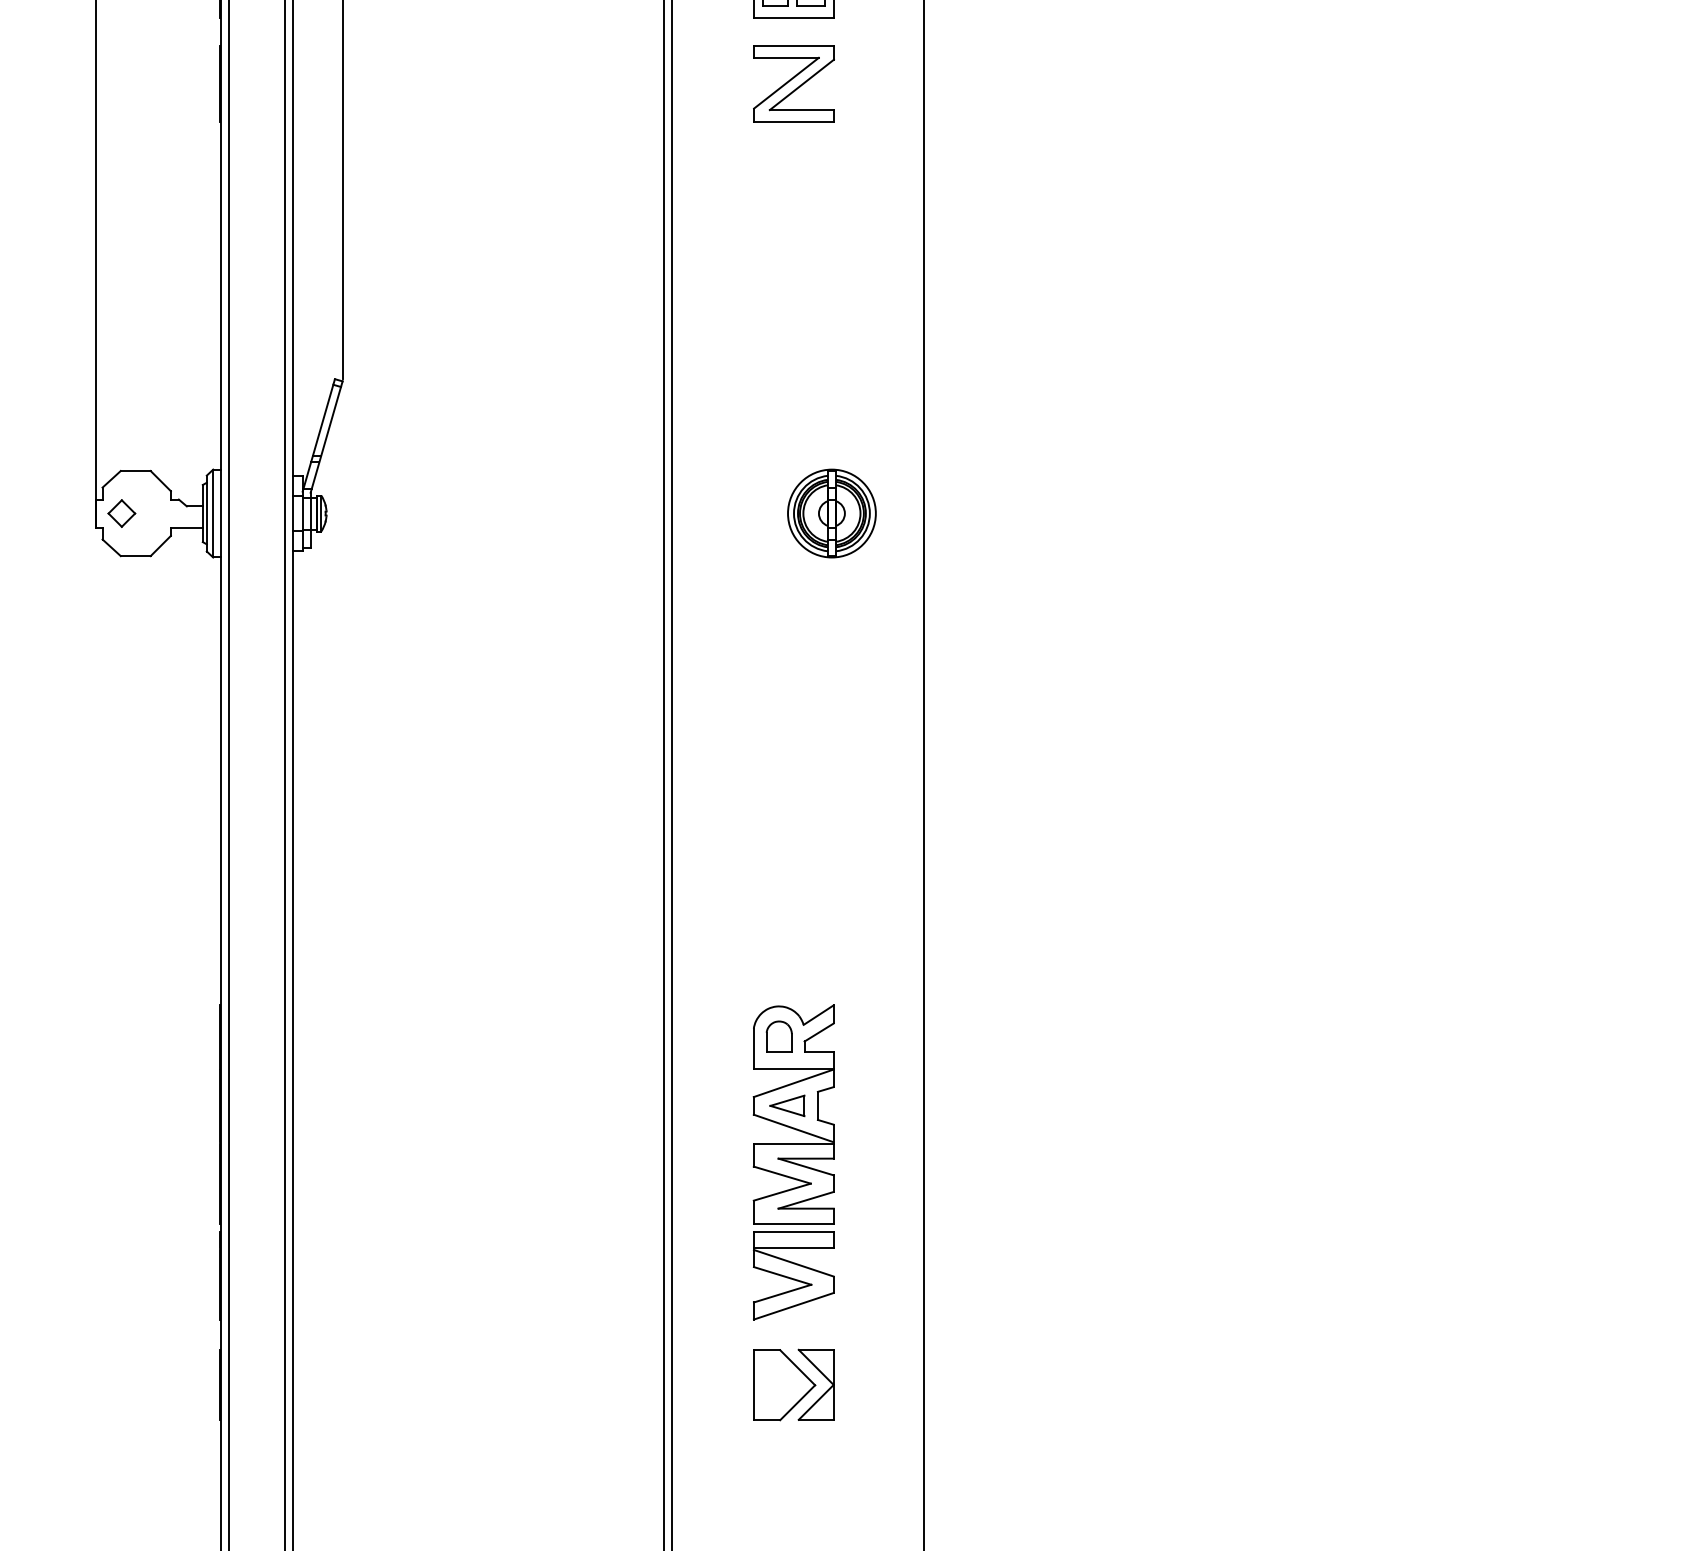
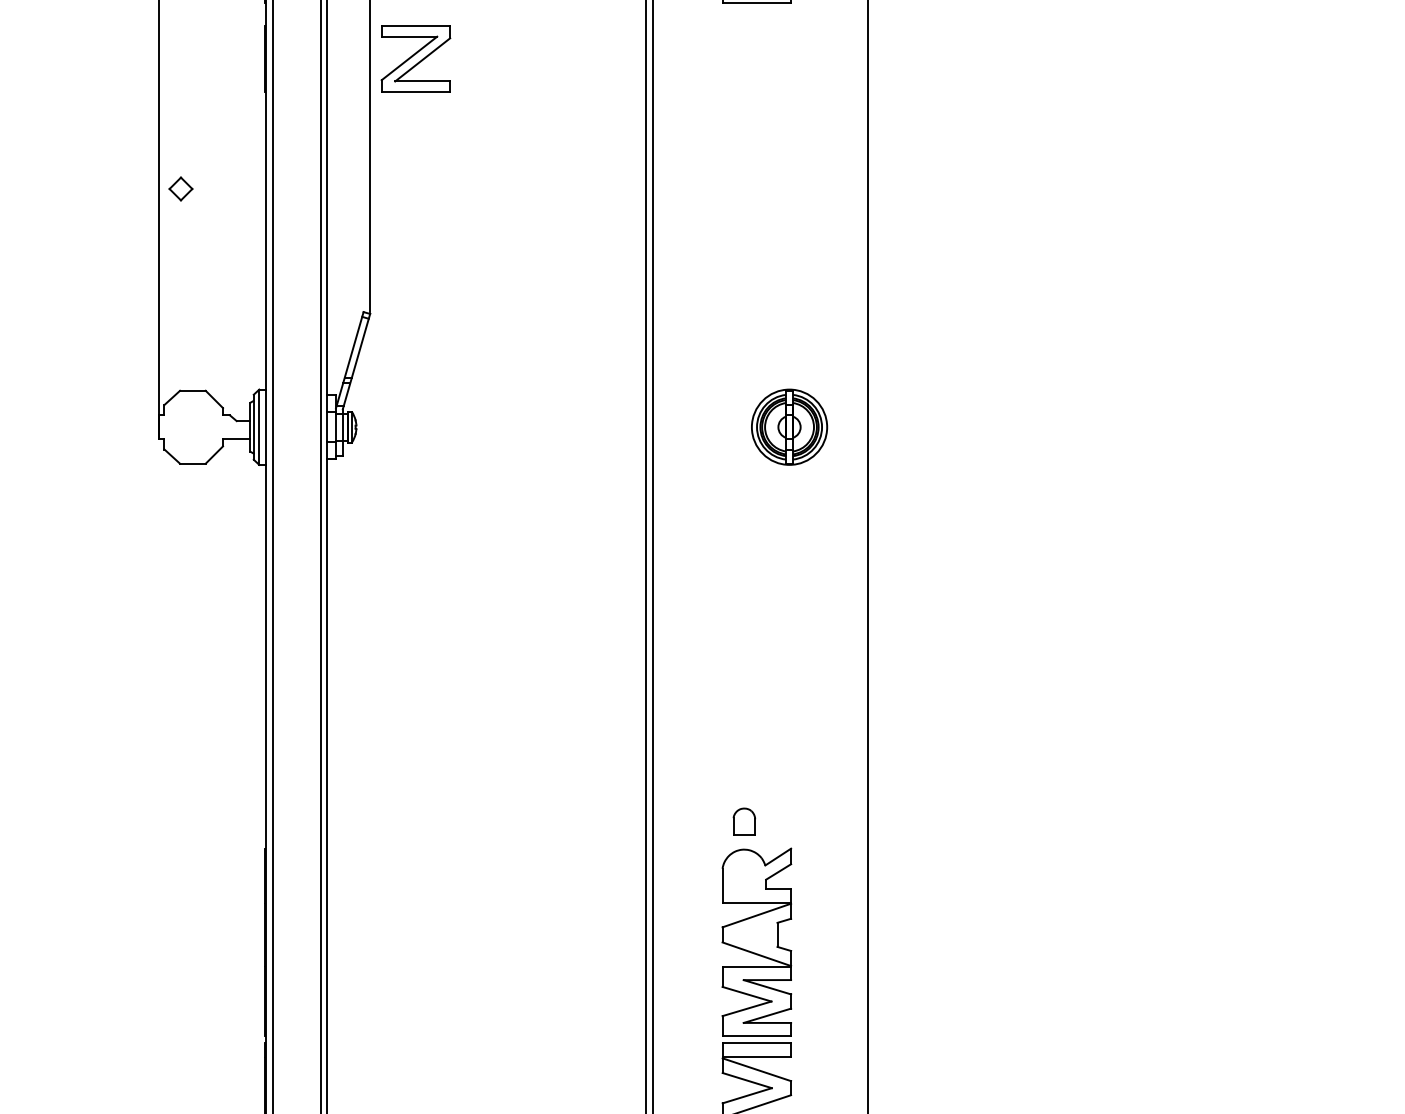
part: (793, 83) -> (415, 58), moved
part: (121, 513) -> (180, 188), moved
part: (778, 1036) -> (743, 821), moved
part: (787, 1105) -> (751, 934), removed

